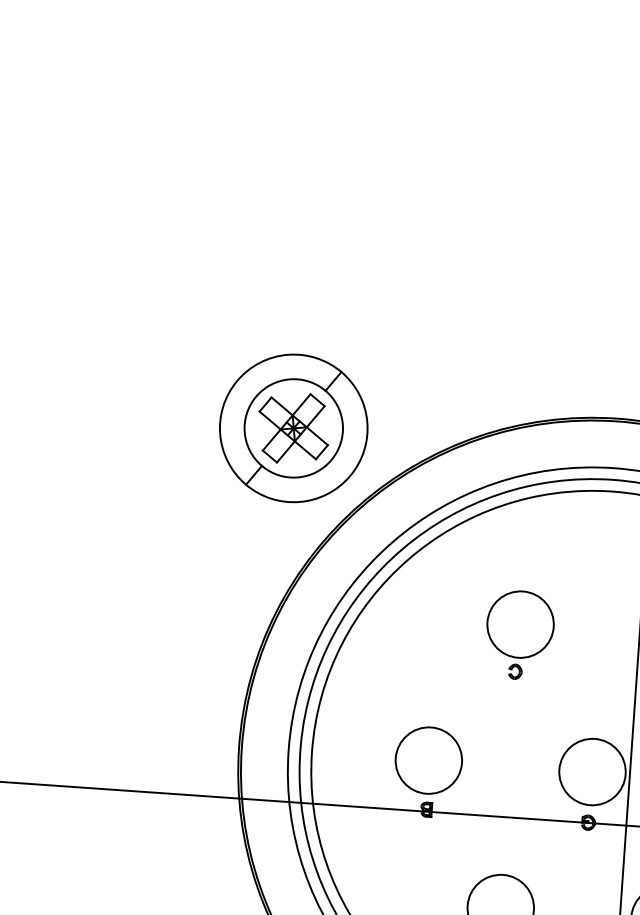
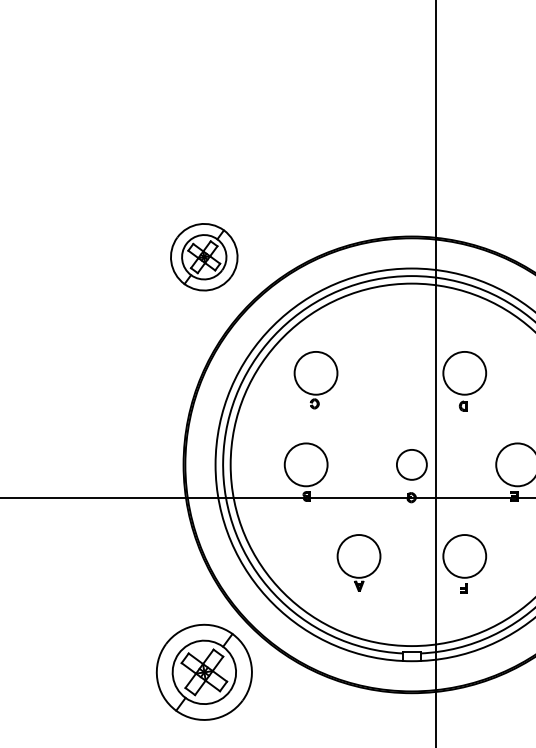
part: (292, 426) -> (203, 256), size x0.7
part: (518, 635) -> (315, 380), moved
circle: (591, 771) -> (411, 464), size x0.7

